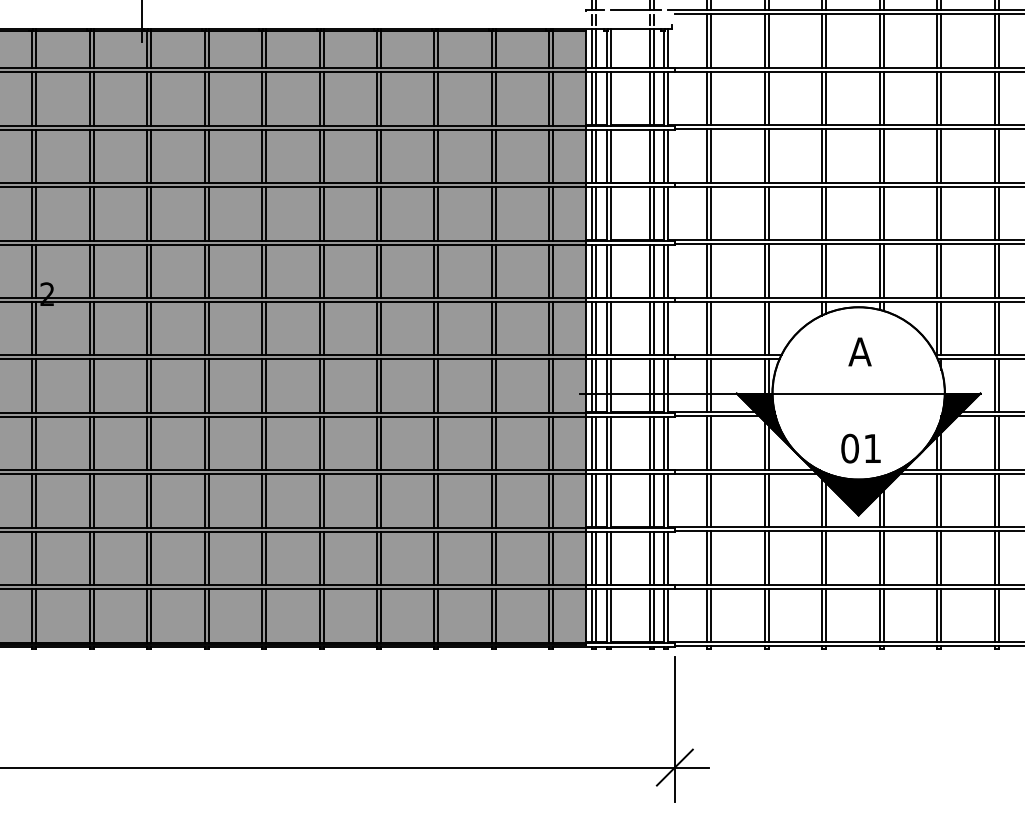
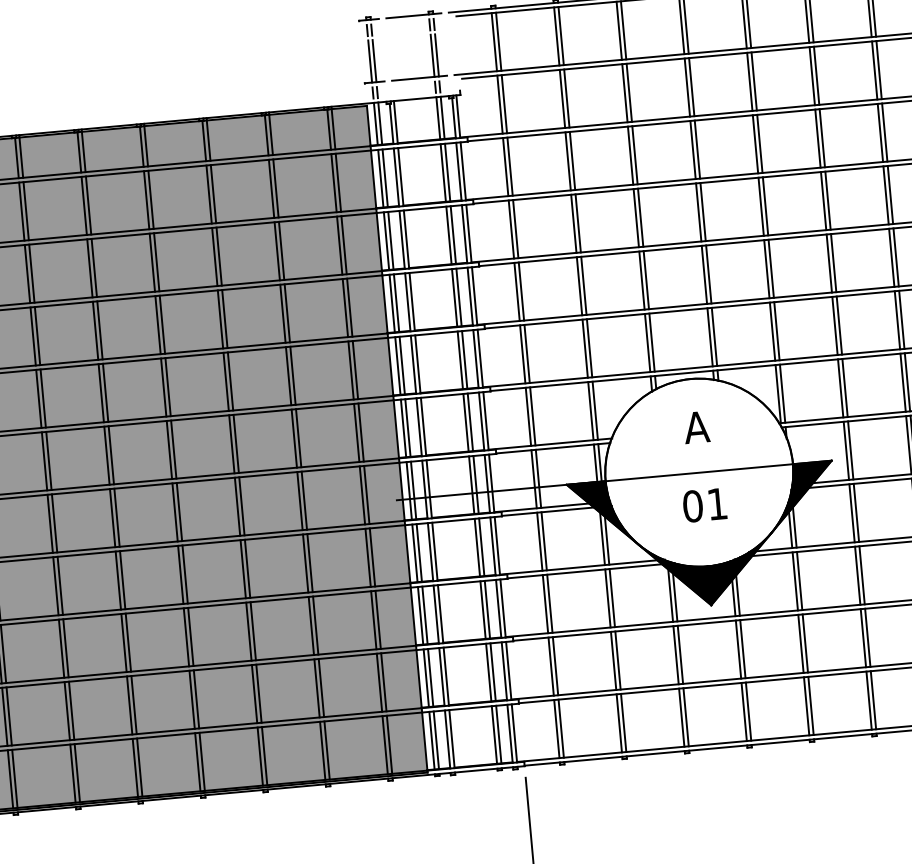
text: (860, 448) -> (704, 505), moved

